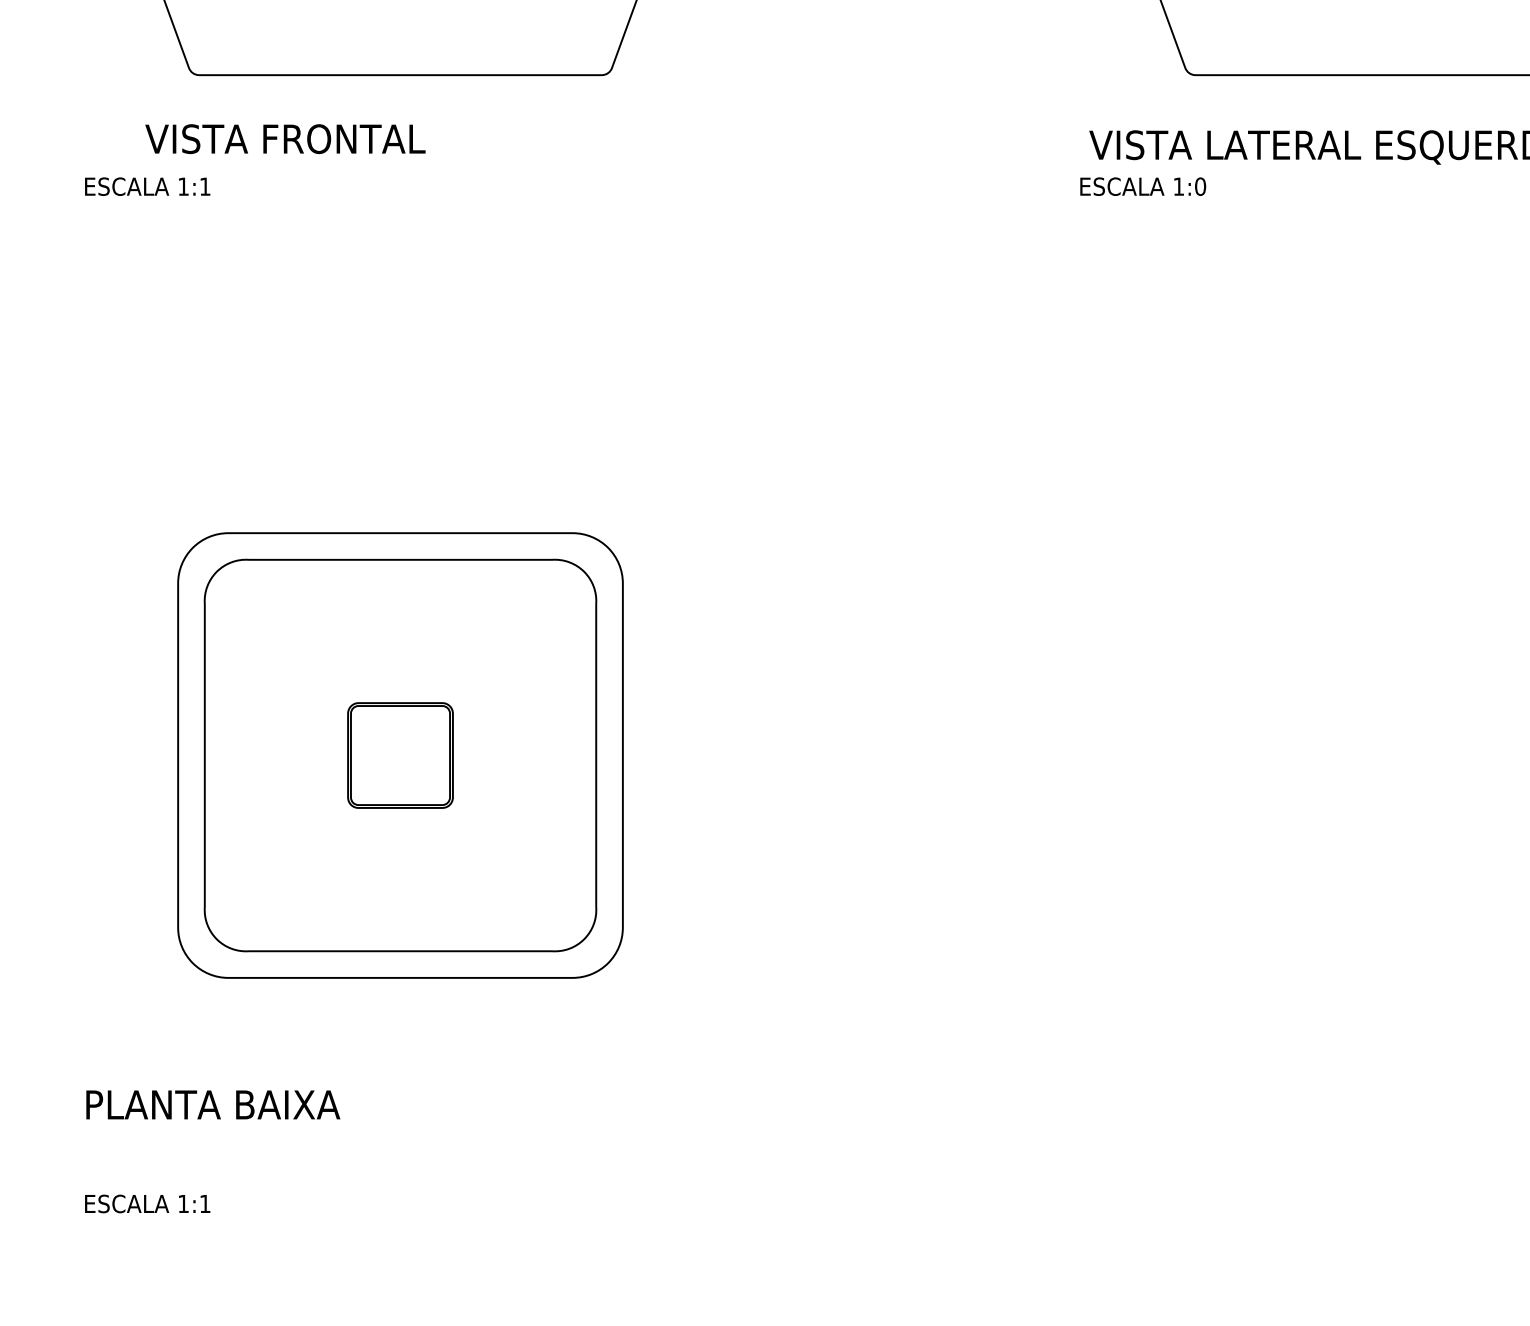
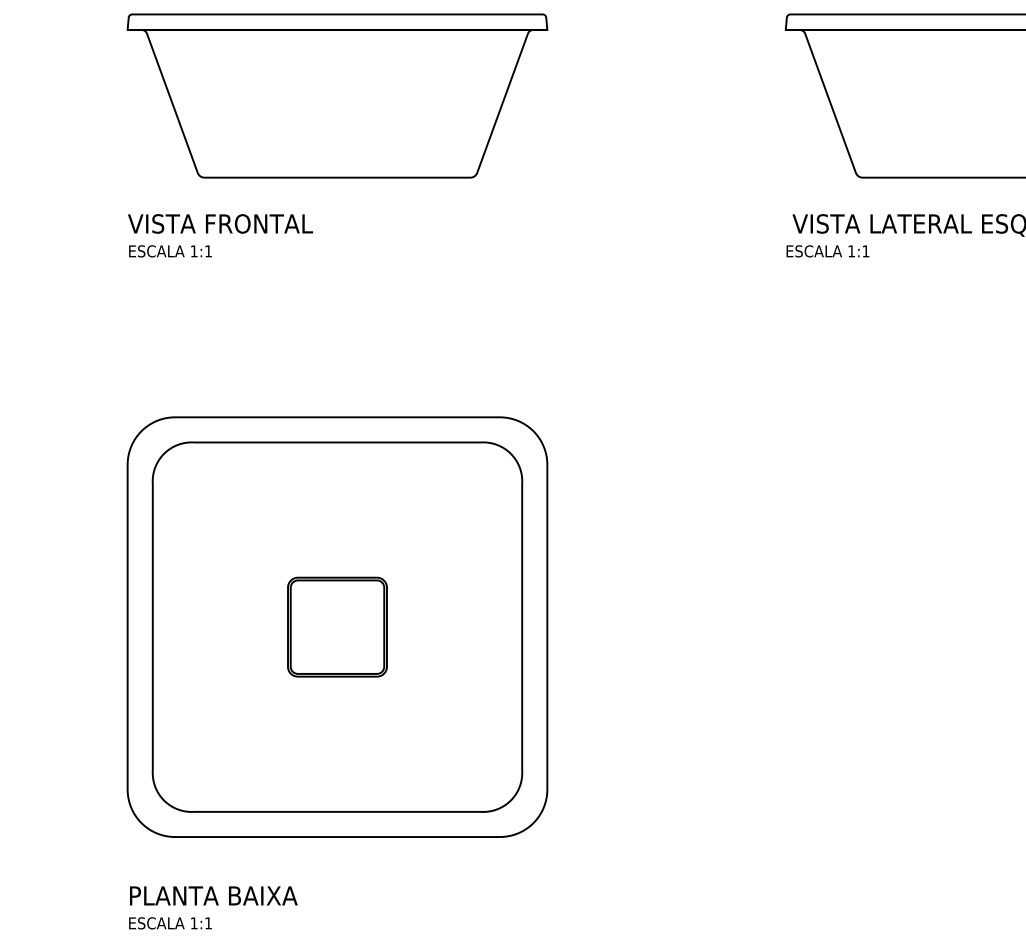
text: (285, 138) -> (220, 223), moved
text: (1199, 186) -> (865, 251), 1:0 -> 1:1
part: (400, 754) -> (337, 626), size x1.43
text: (212, 1104) -> (213, 895), moved

